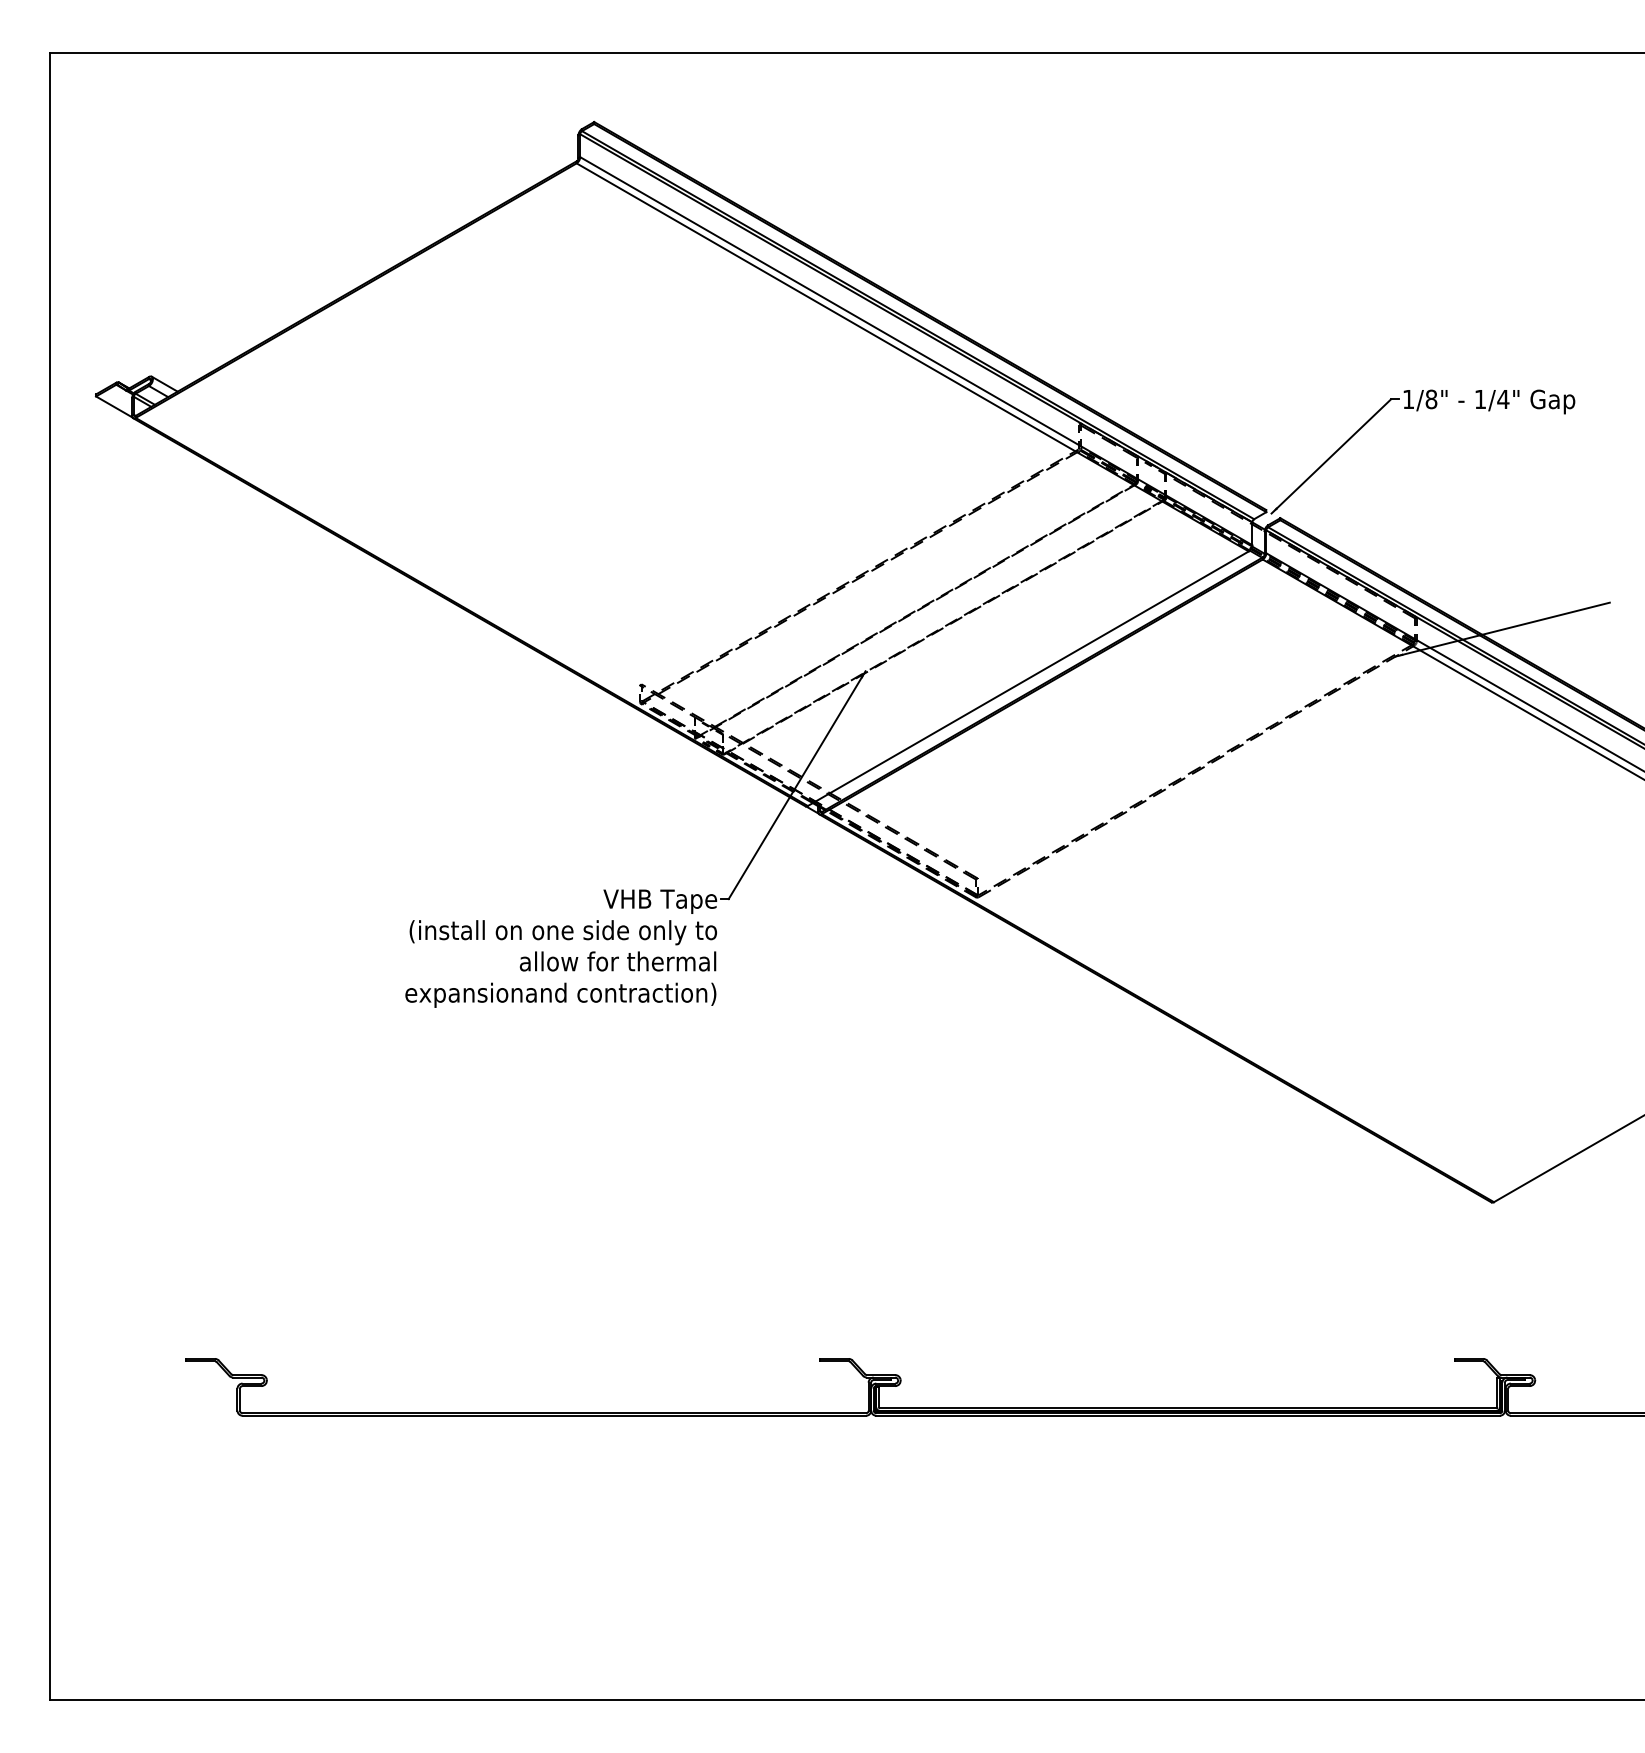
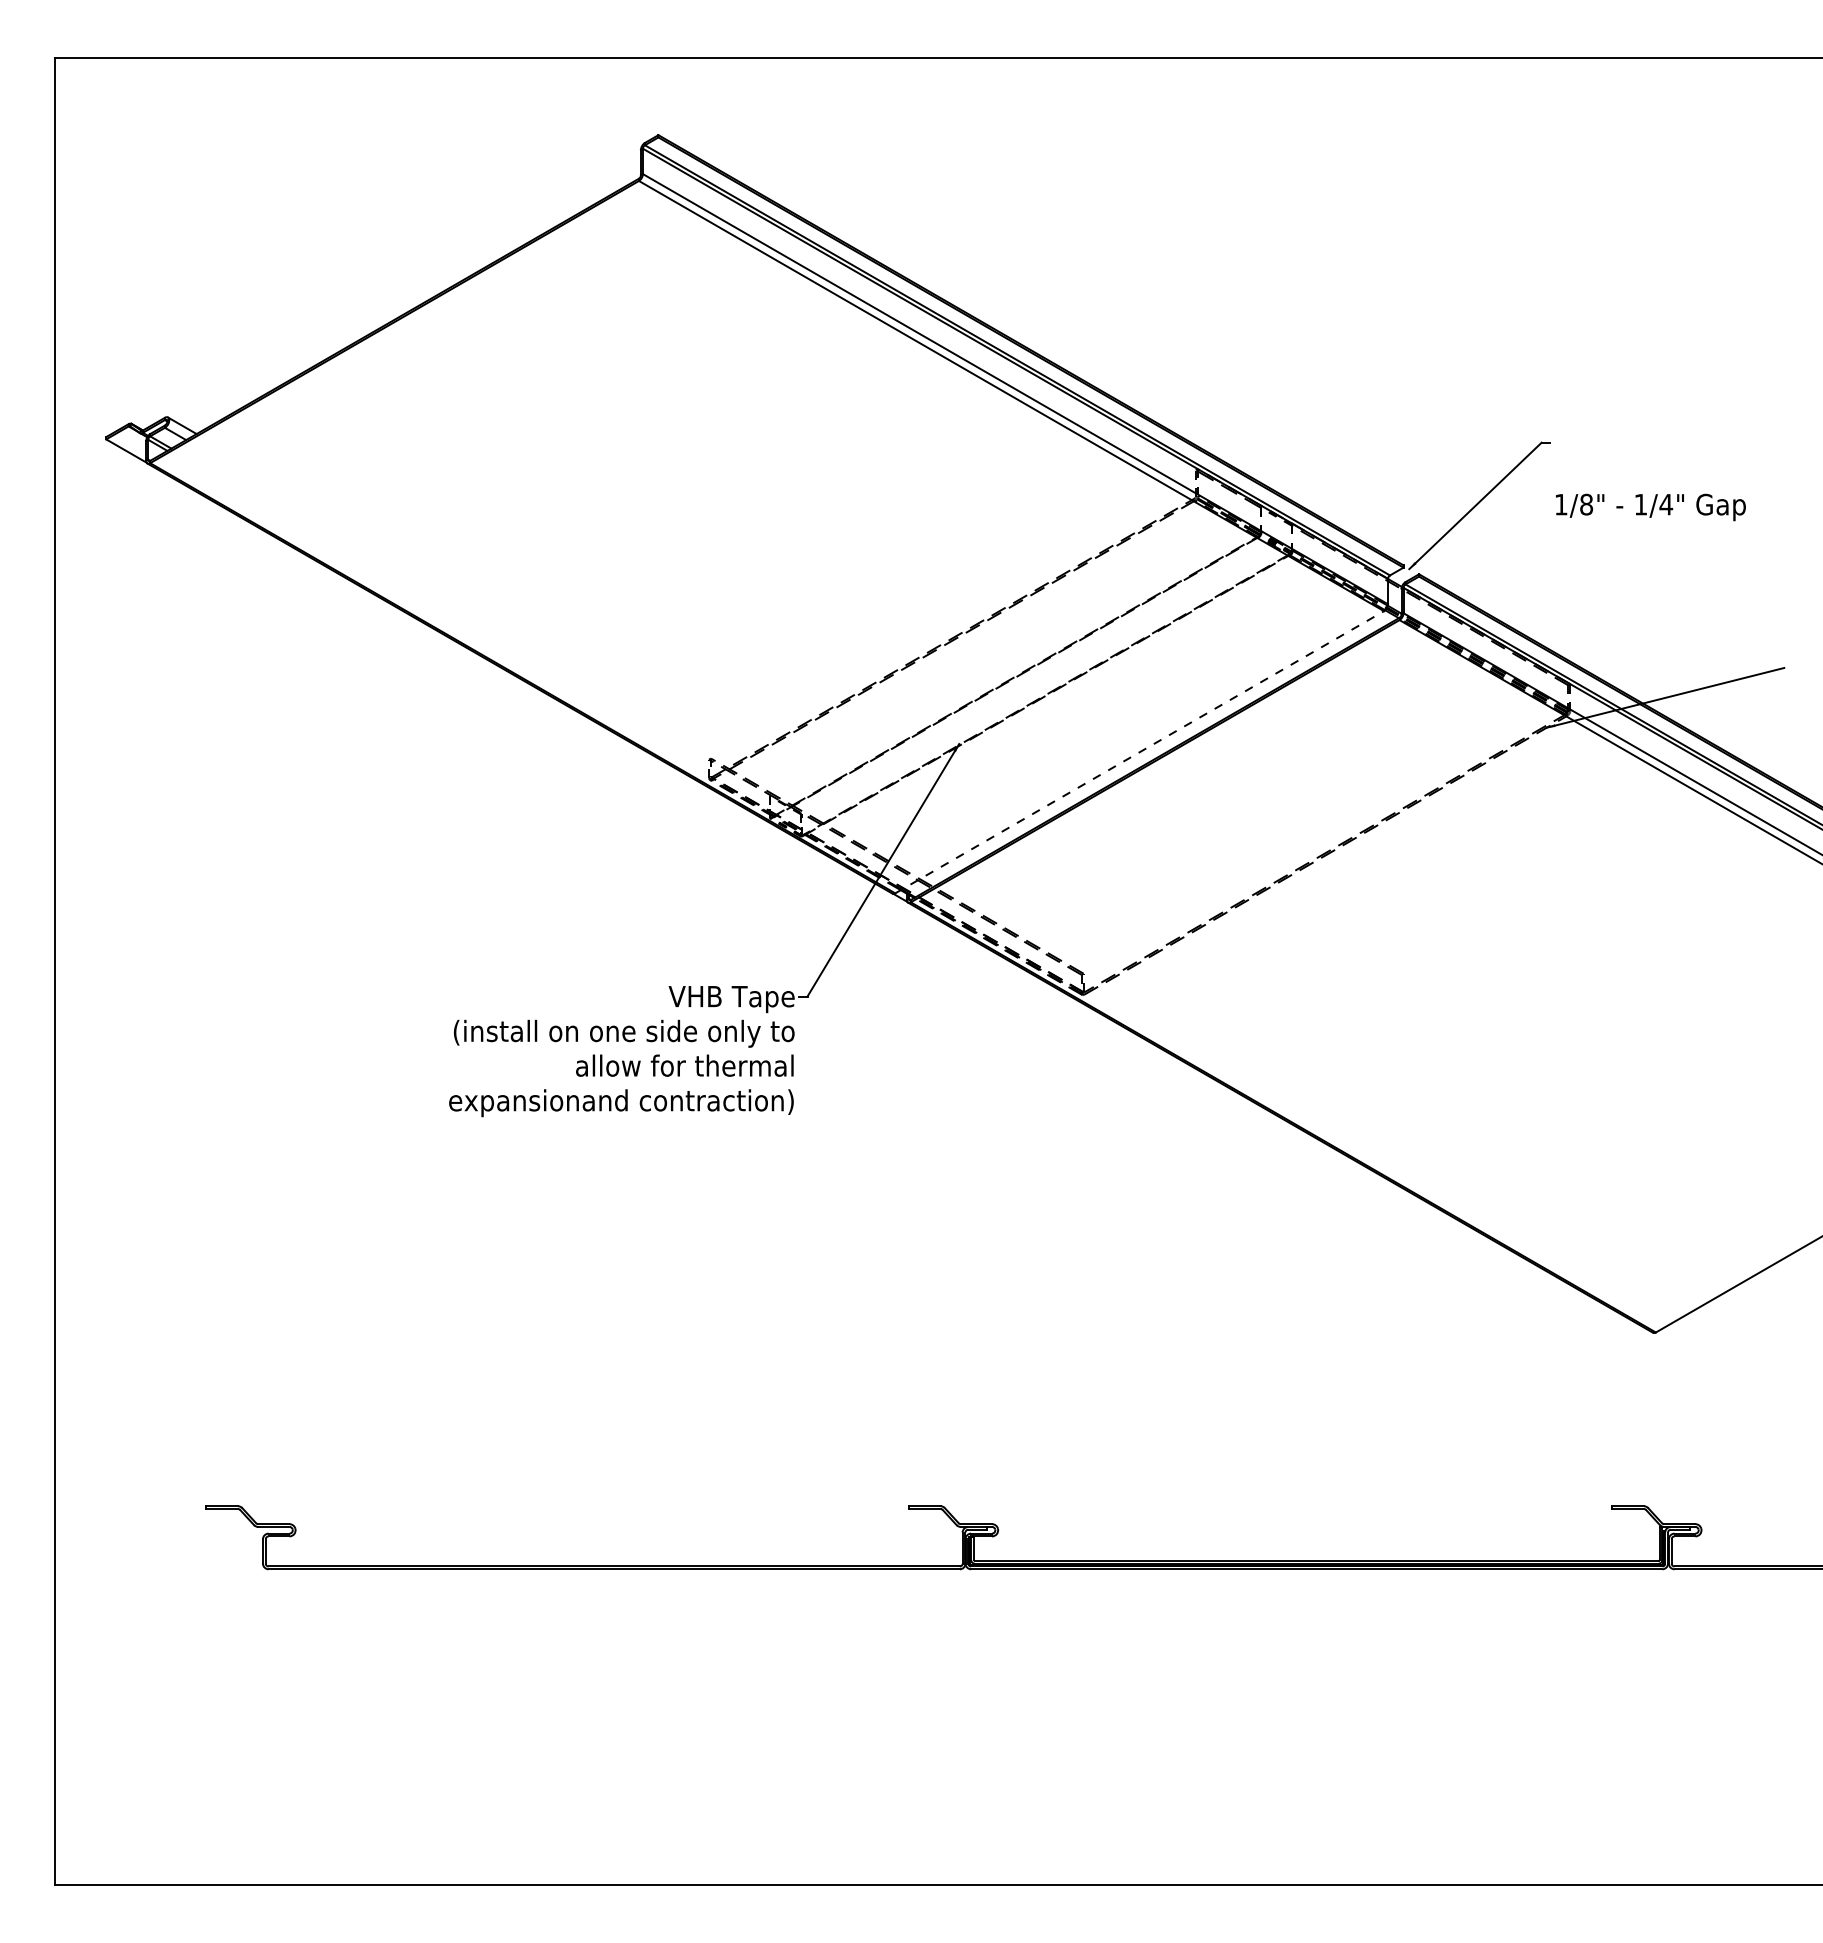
text: (1489, 401) -> (1650, 507), moved
line: (1029, 678) -> (1140, 752), solid -> dashed

